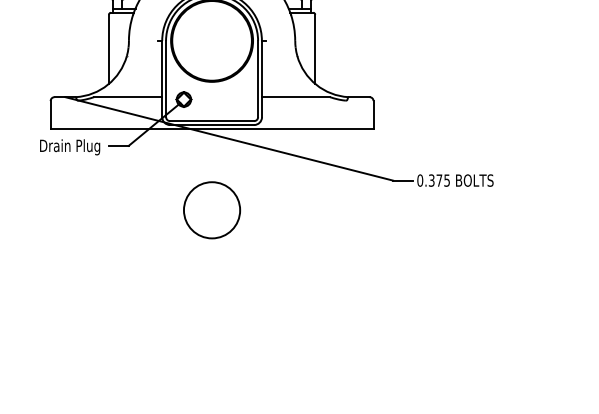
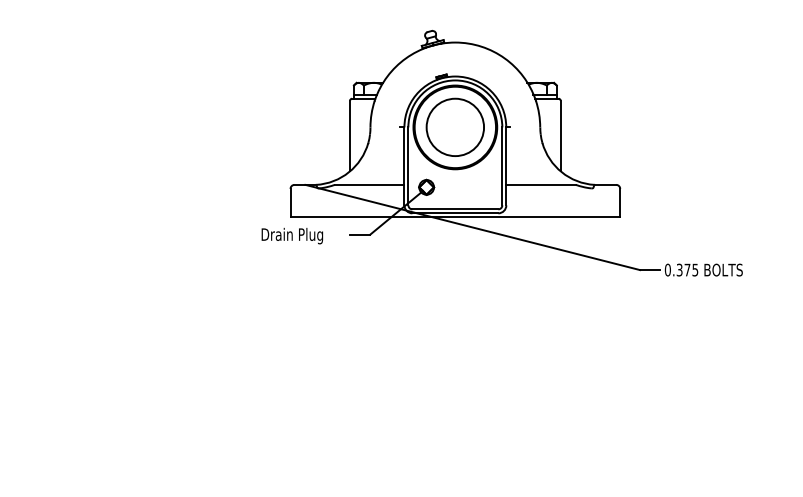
text: (70, 146) -> (292, 235), moved
circle: (211, 209) -> (454, 126), moved

